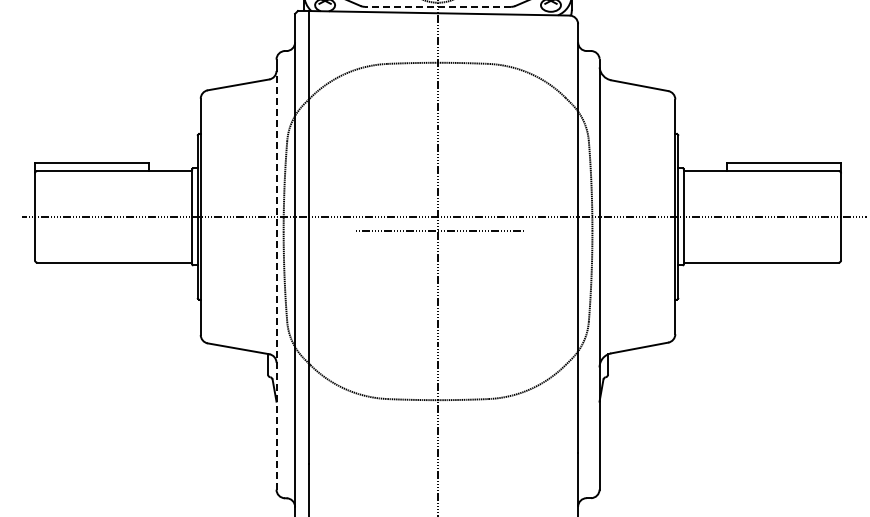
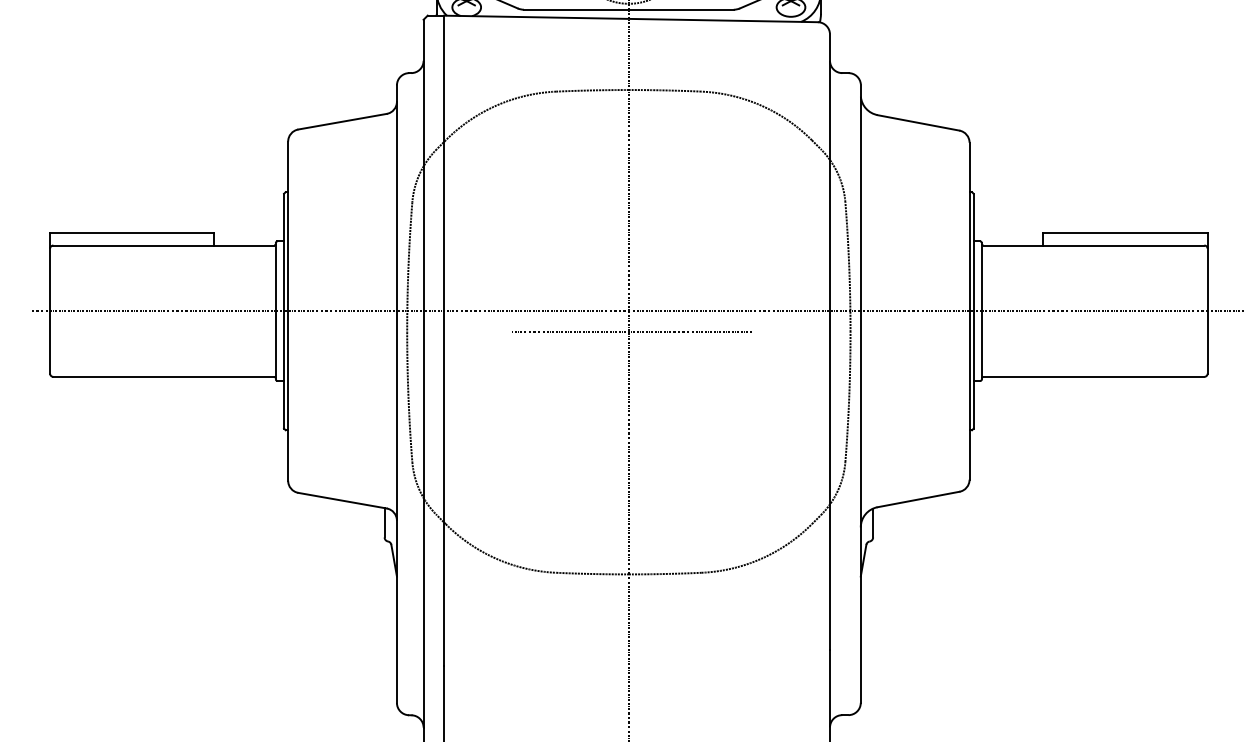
line: (437, 6) -> (628, 9), dashed -> solid
line: (276, 279) -> (396, 401), dashed -> solid

